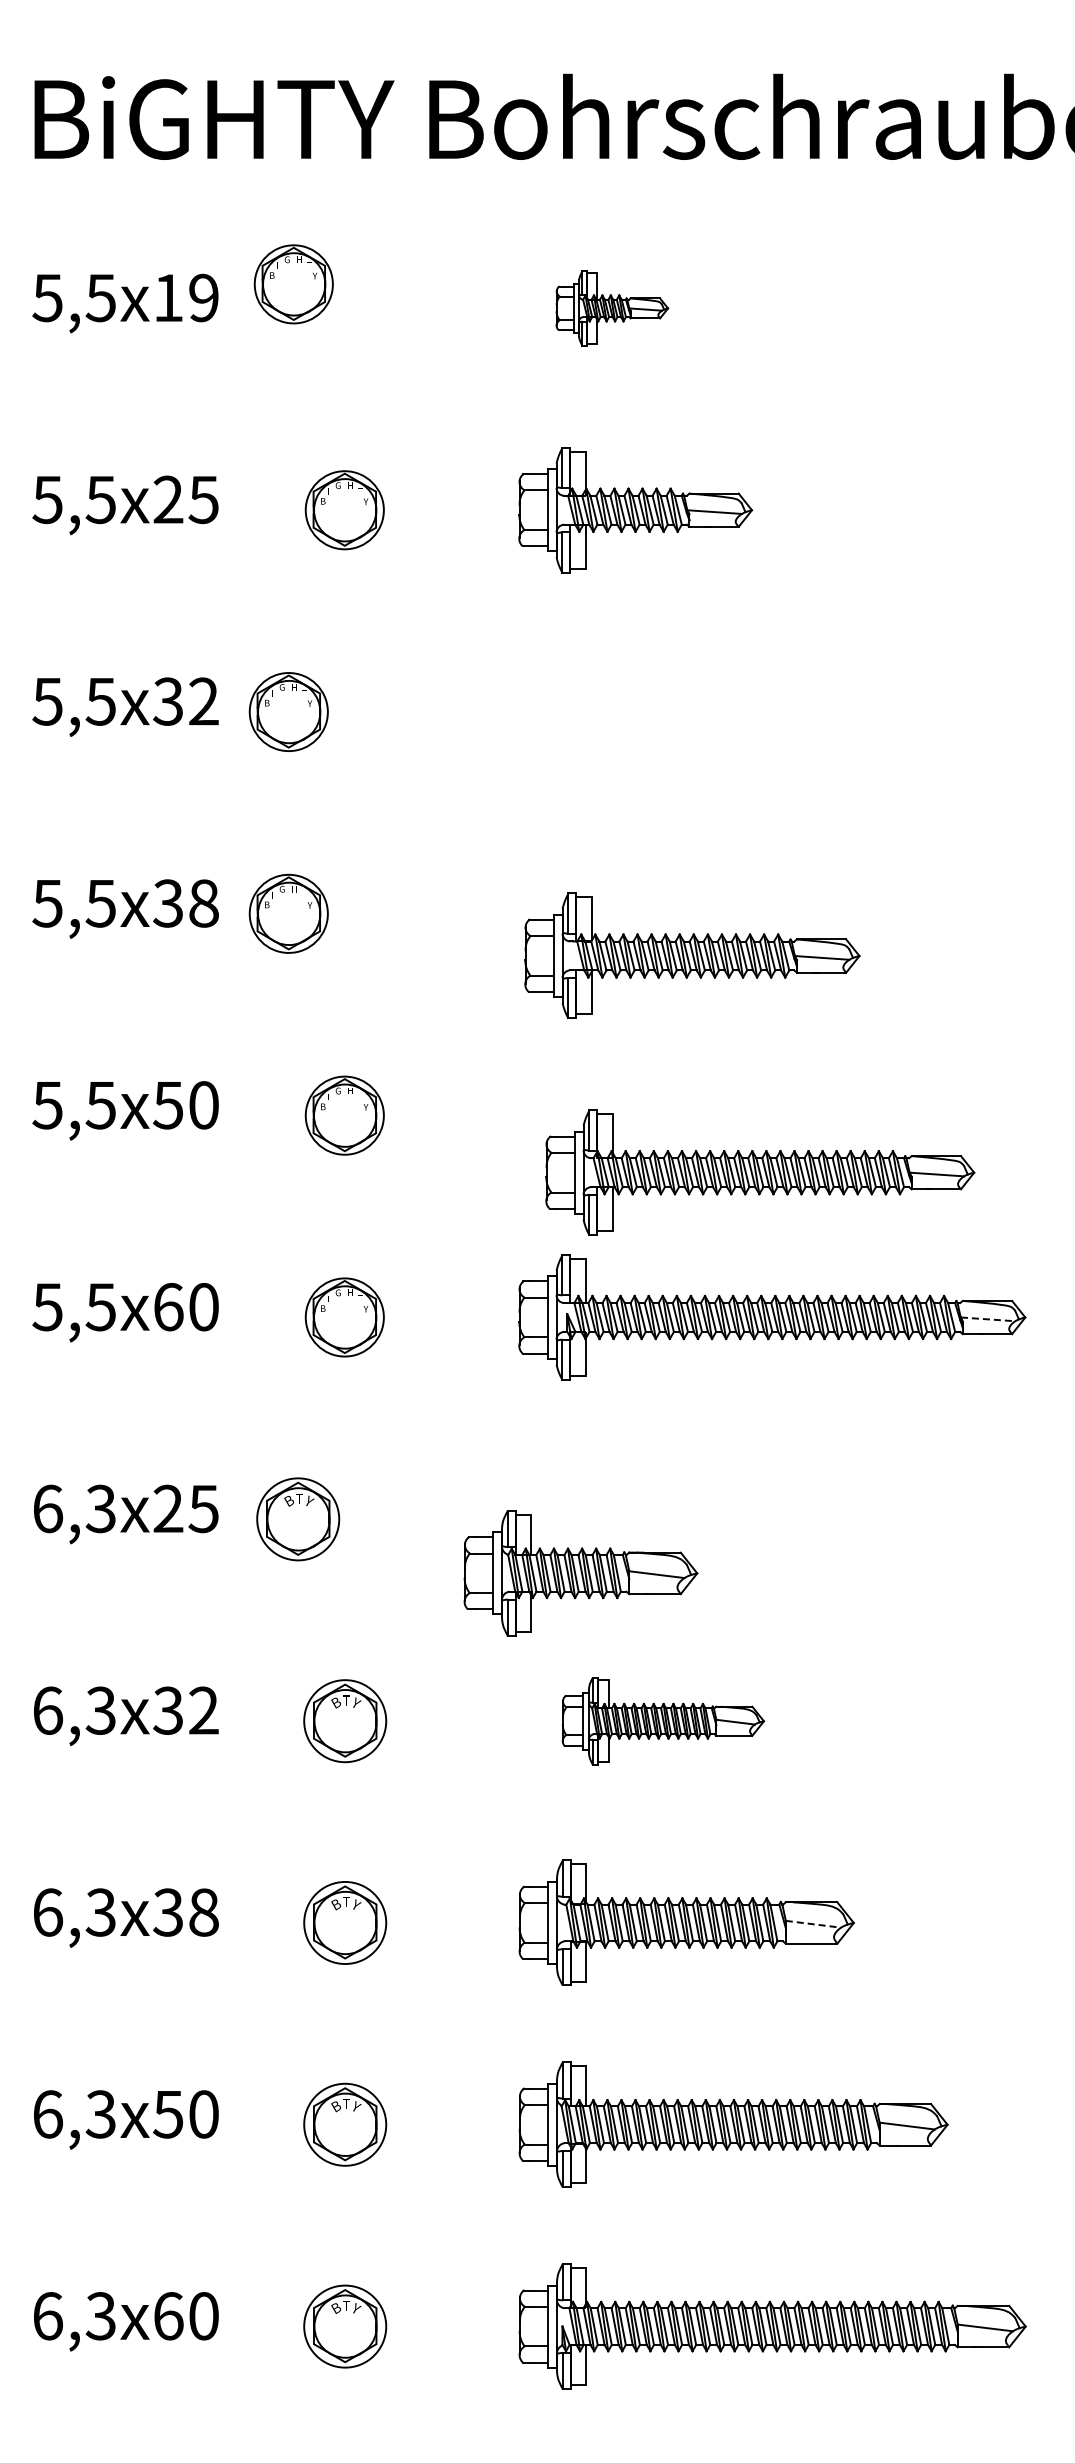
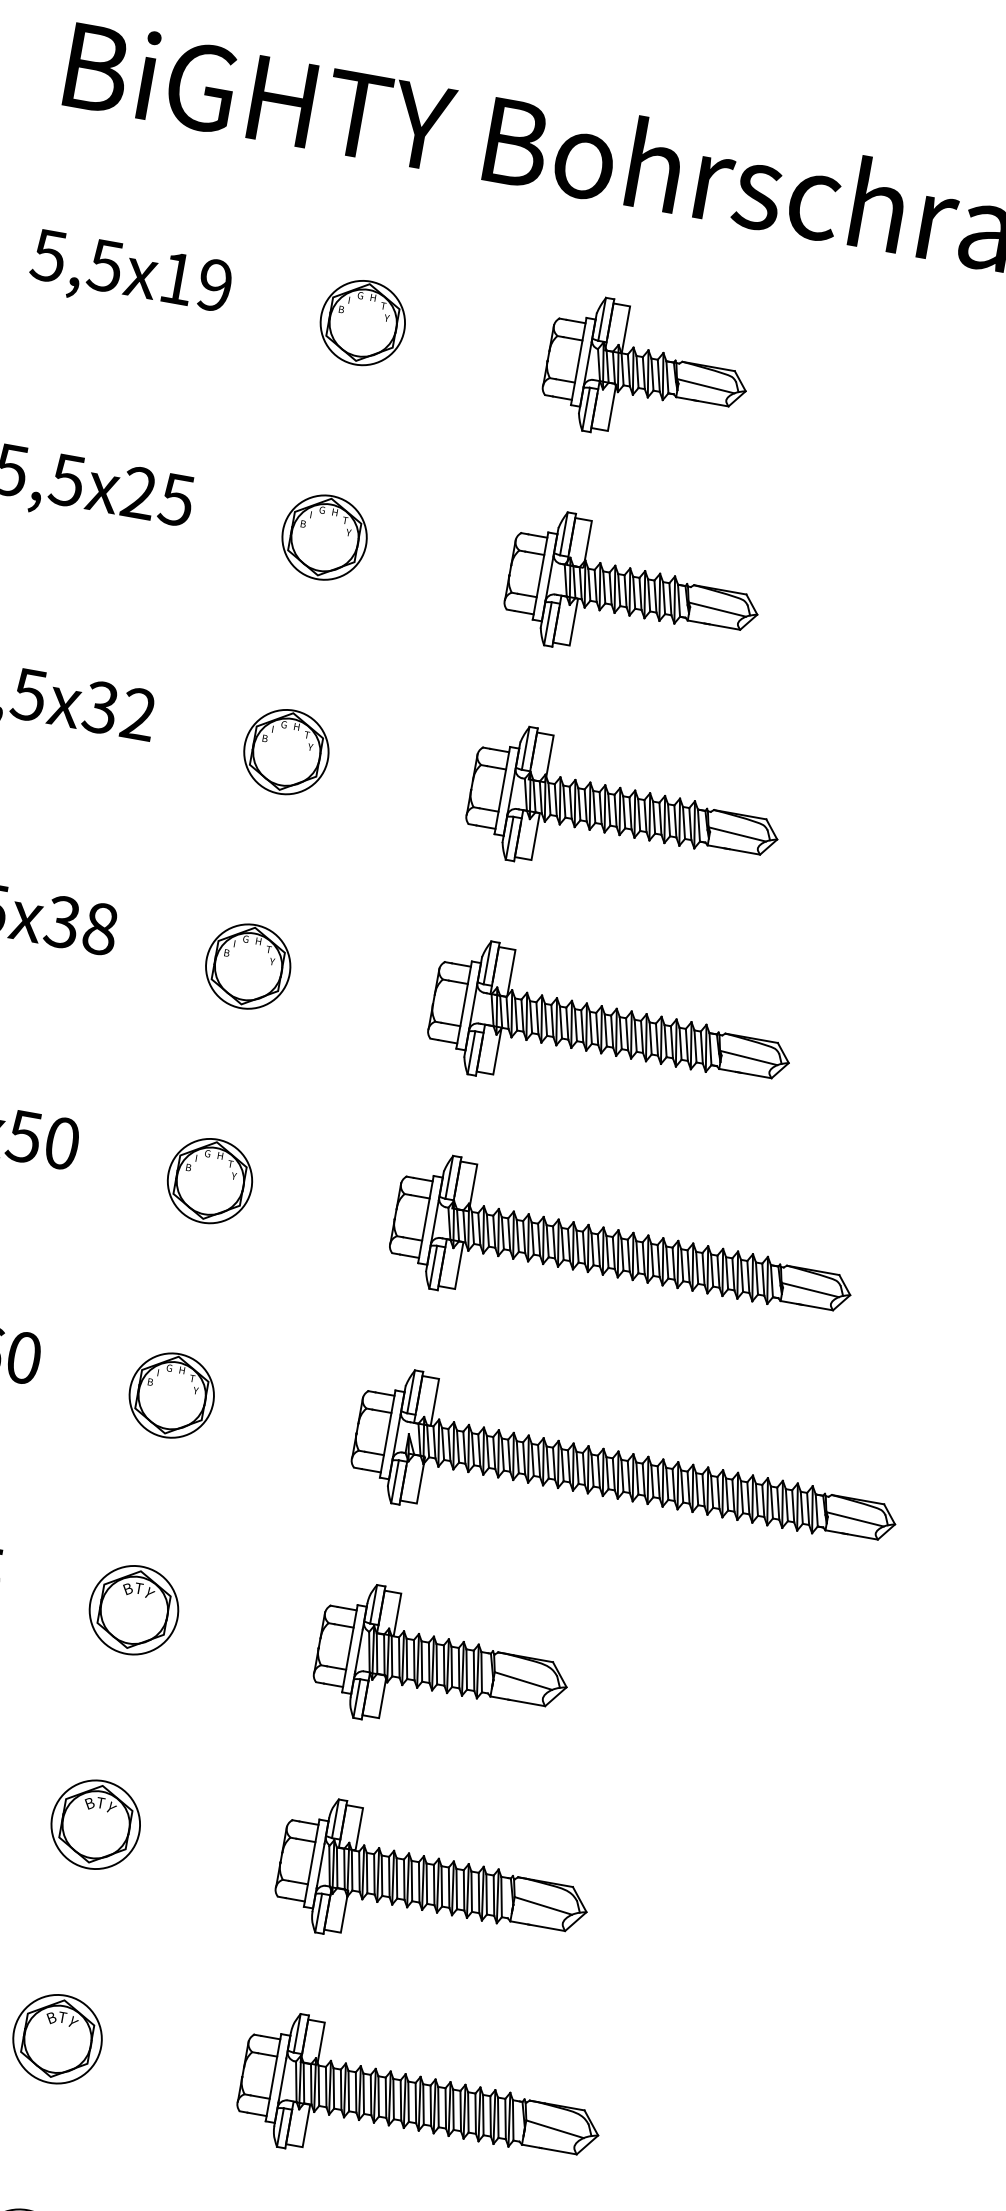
part: (293, 284) -> (362, 323), moved
part: (612, 308) -> (647, 373), size x1.67
part: (288, 711) -> (286, 751), moved
part: (662, 712) -> (623, 812), added
part: (288, 913) -> (247, 966), moved
part: (692, 955) -> (611, 1030), moved
part: (760, 1172) -> (623, 1254), moved
line: (988, 1319) -> (855, 1519), dashed -> solid
part: (298, 1519) -> (134, 1610), moved
part: (580, 1573) -> (442, 1665), moved
part: (663, 1721) -> (434, 1885), size x1.43
line: (813, 1924) -> (555, 2129), dashed -> solid

